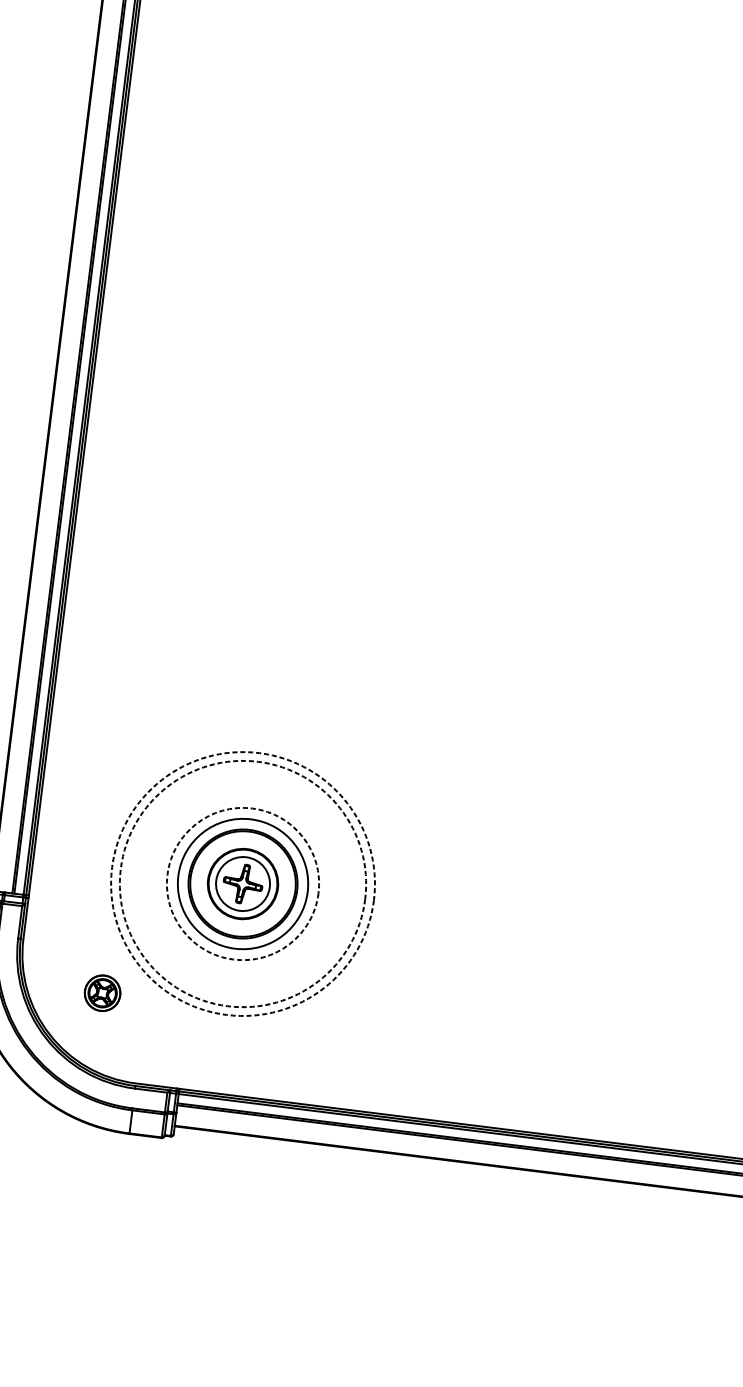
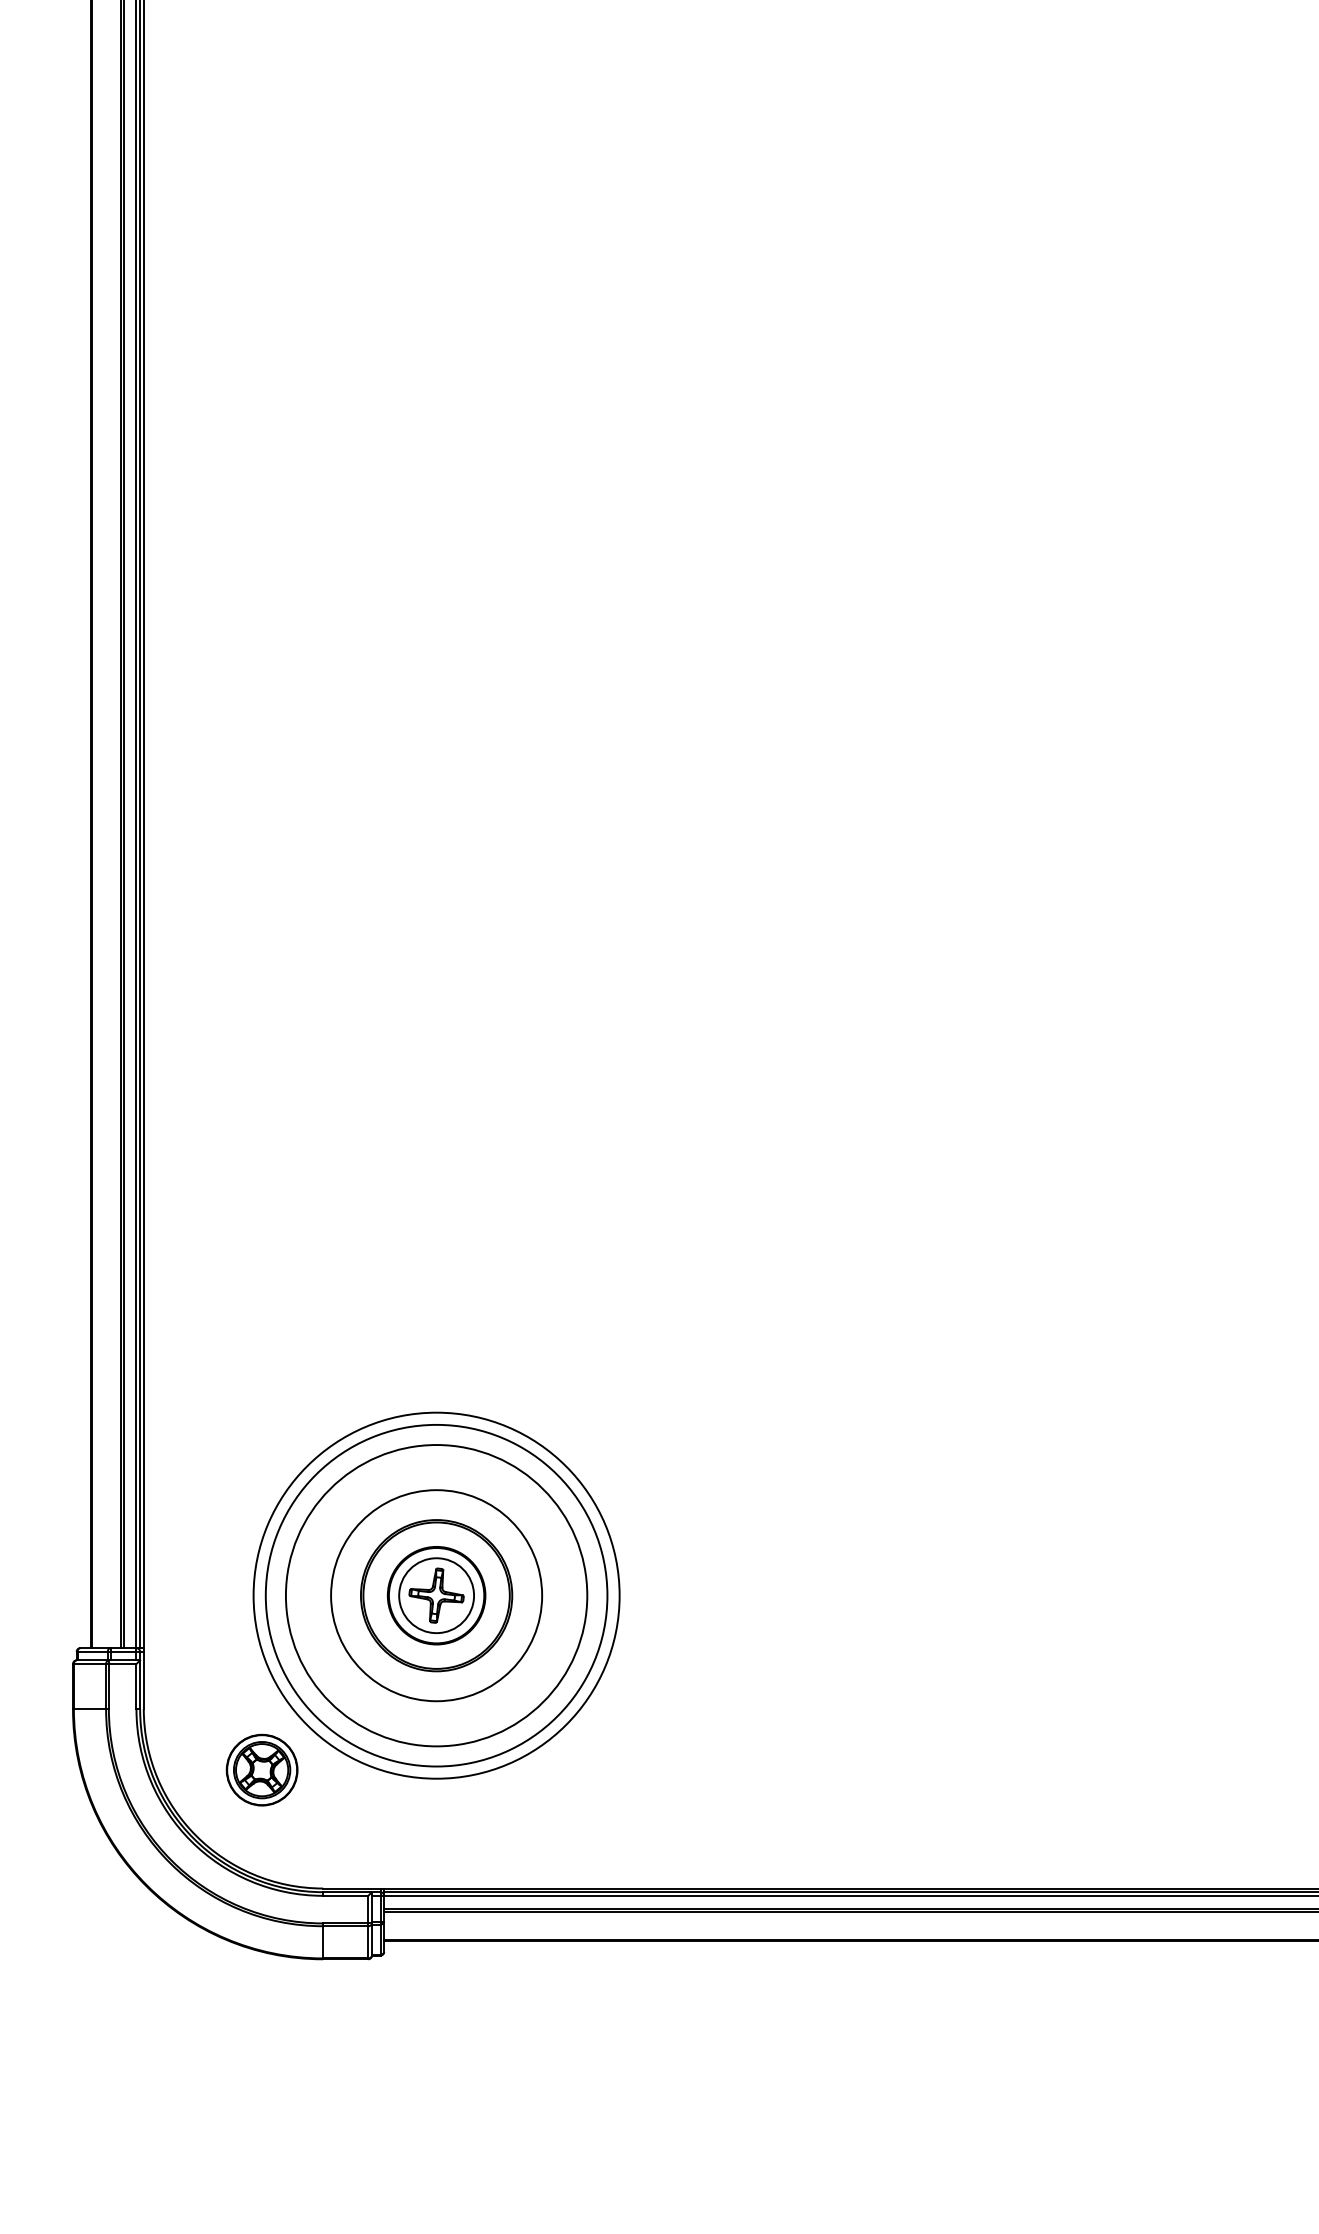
circle: (242, 883) -> (436, 1595), dashed -> solid
circle: (242, 883) -> (436, 1595), dashed -> solid
circle: (242, 883) -> (436, 1595), dashed -> solid
circle: (242, 883) -> (436, 1595), size x1.67
part: (102, 992) -> (261, 1769), size x1.43

